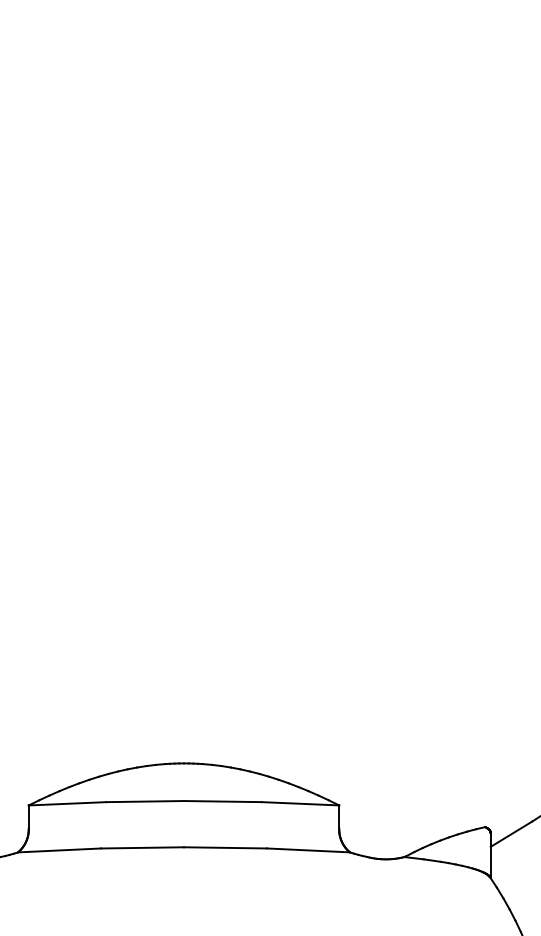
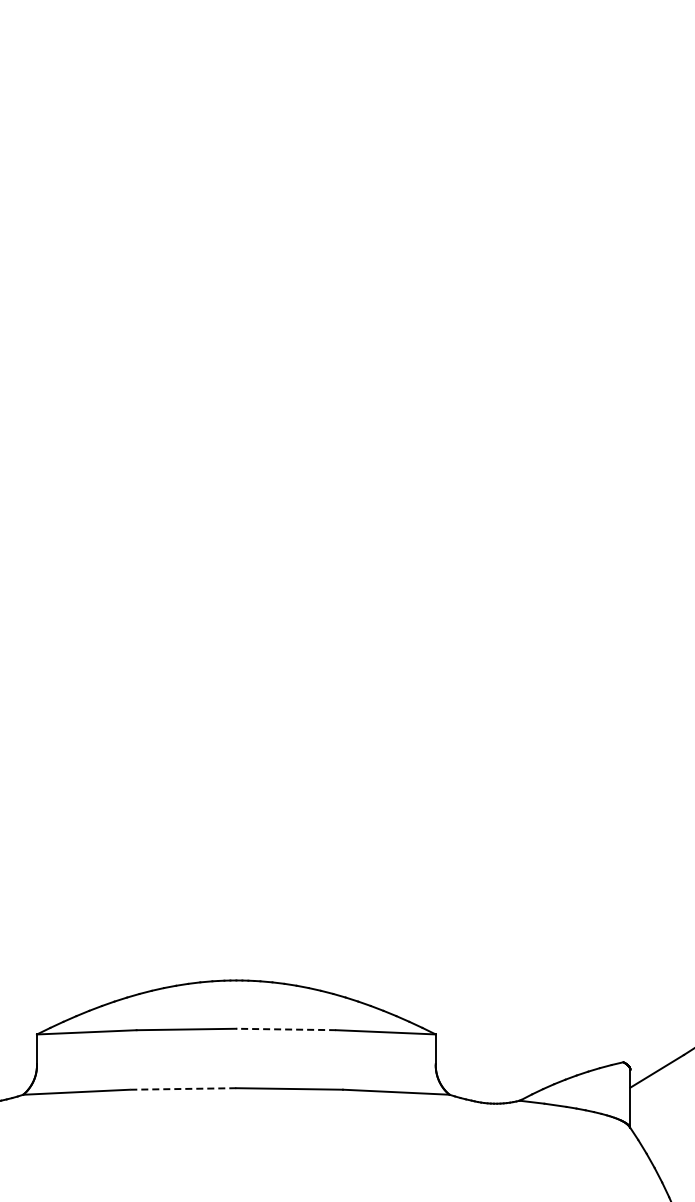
line: (223, 801) -> (286, 1029), solid -> dashed
line: (142, 847) -> (182, 1088), solid -> dashed

